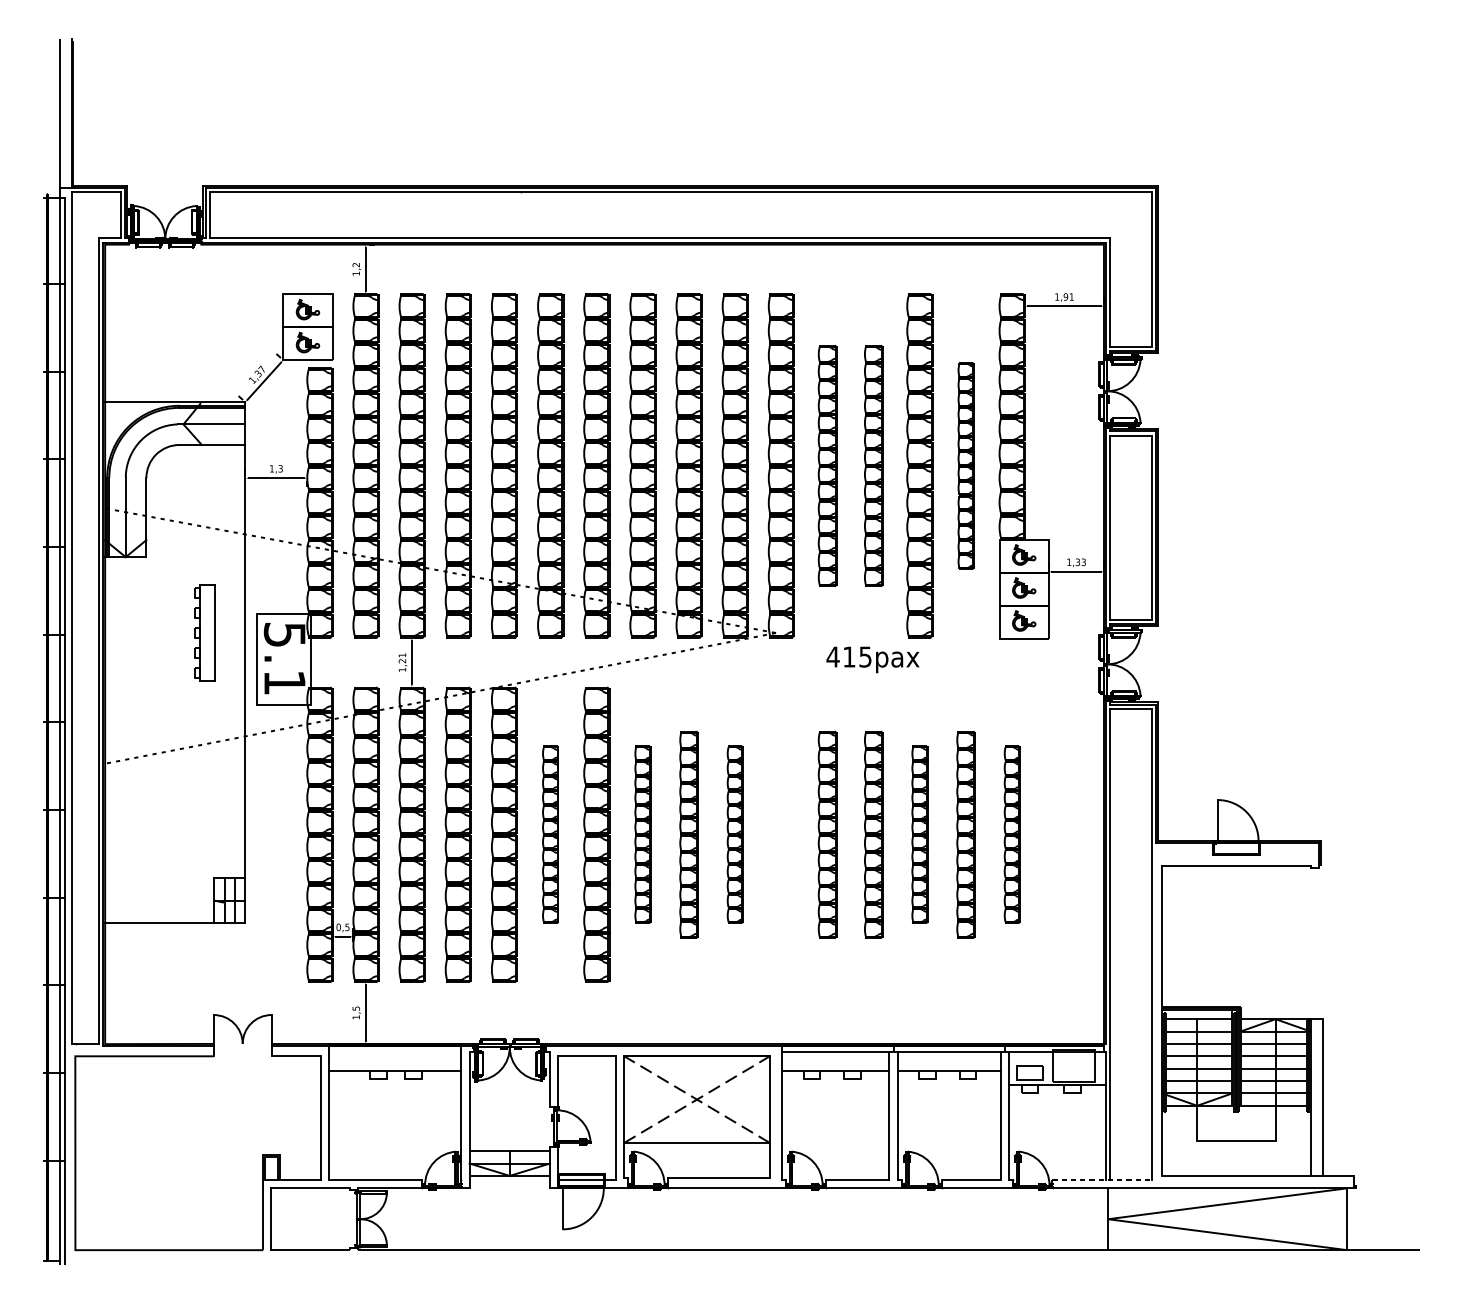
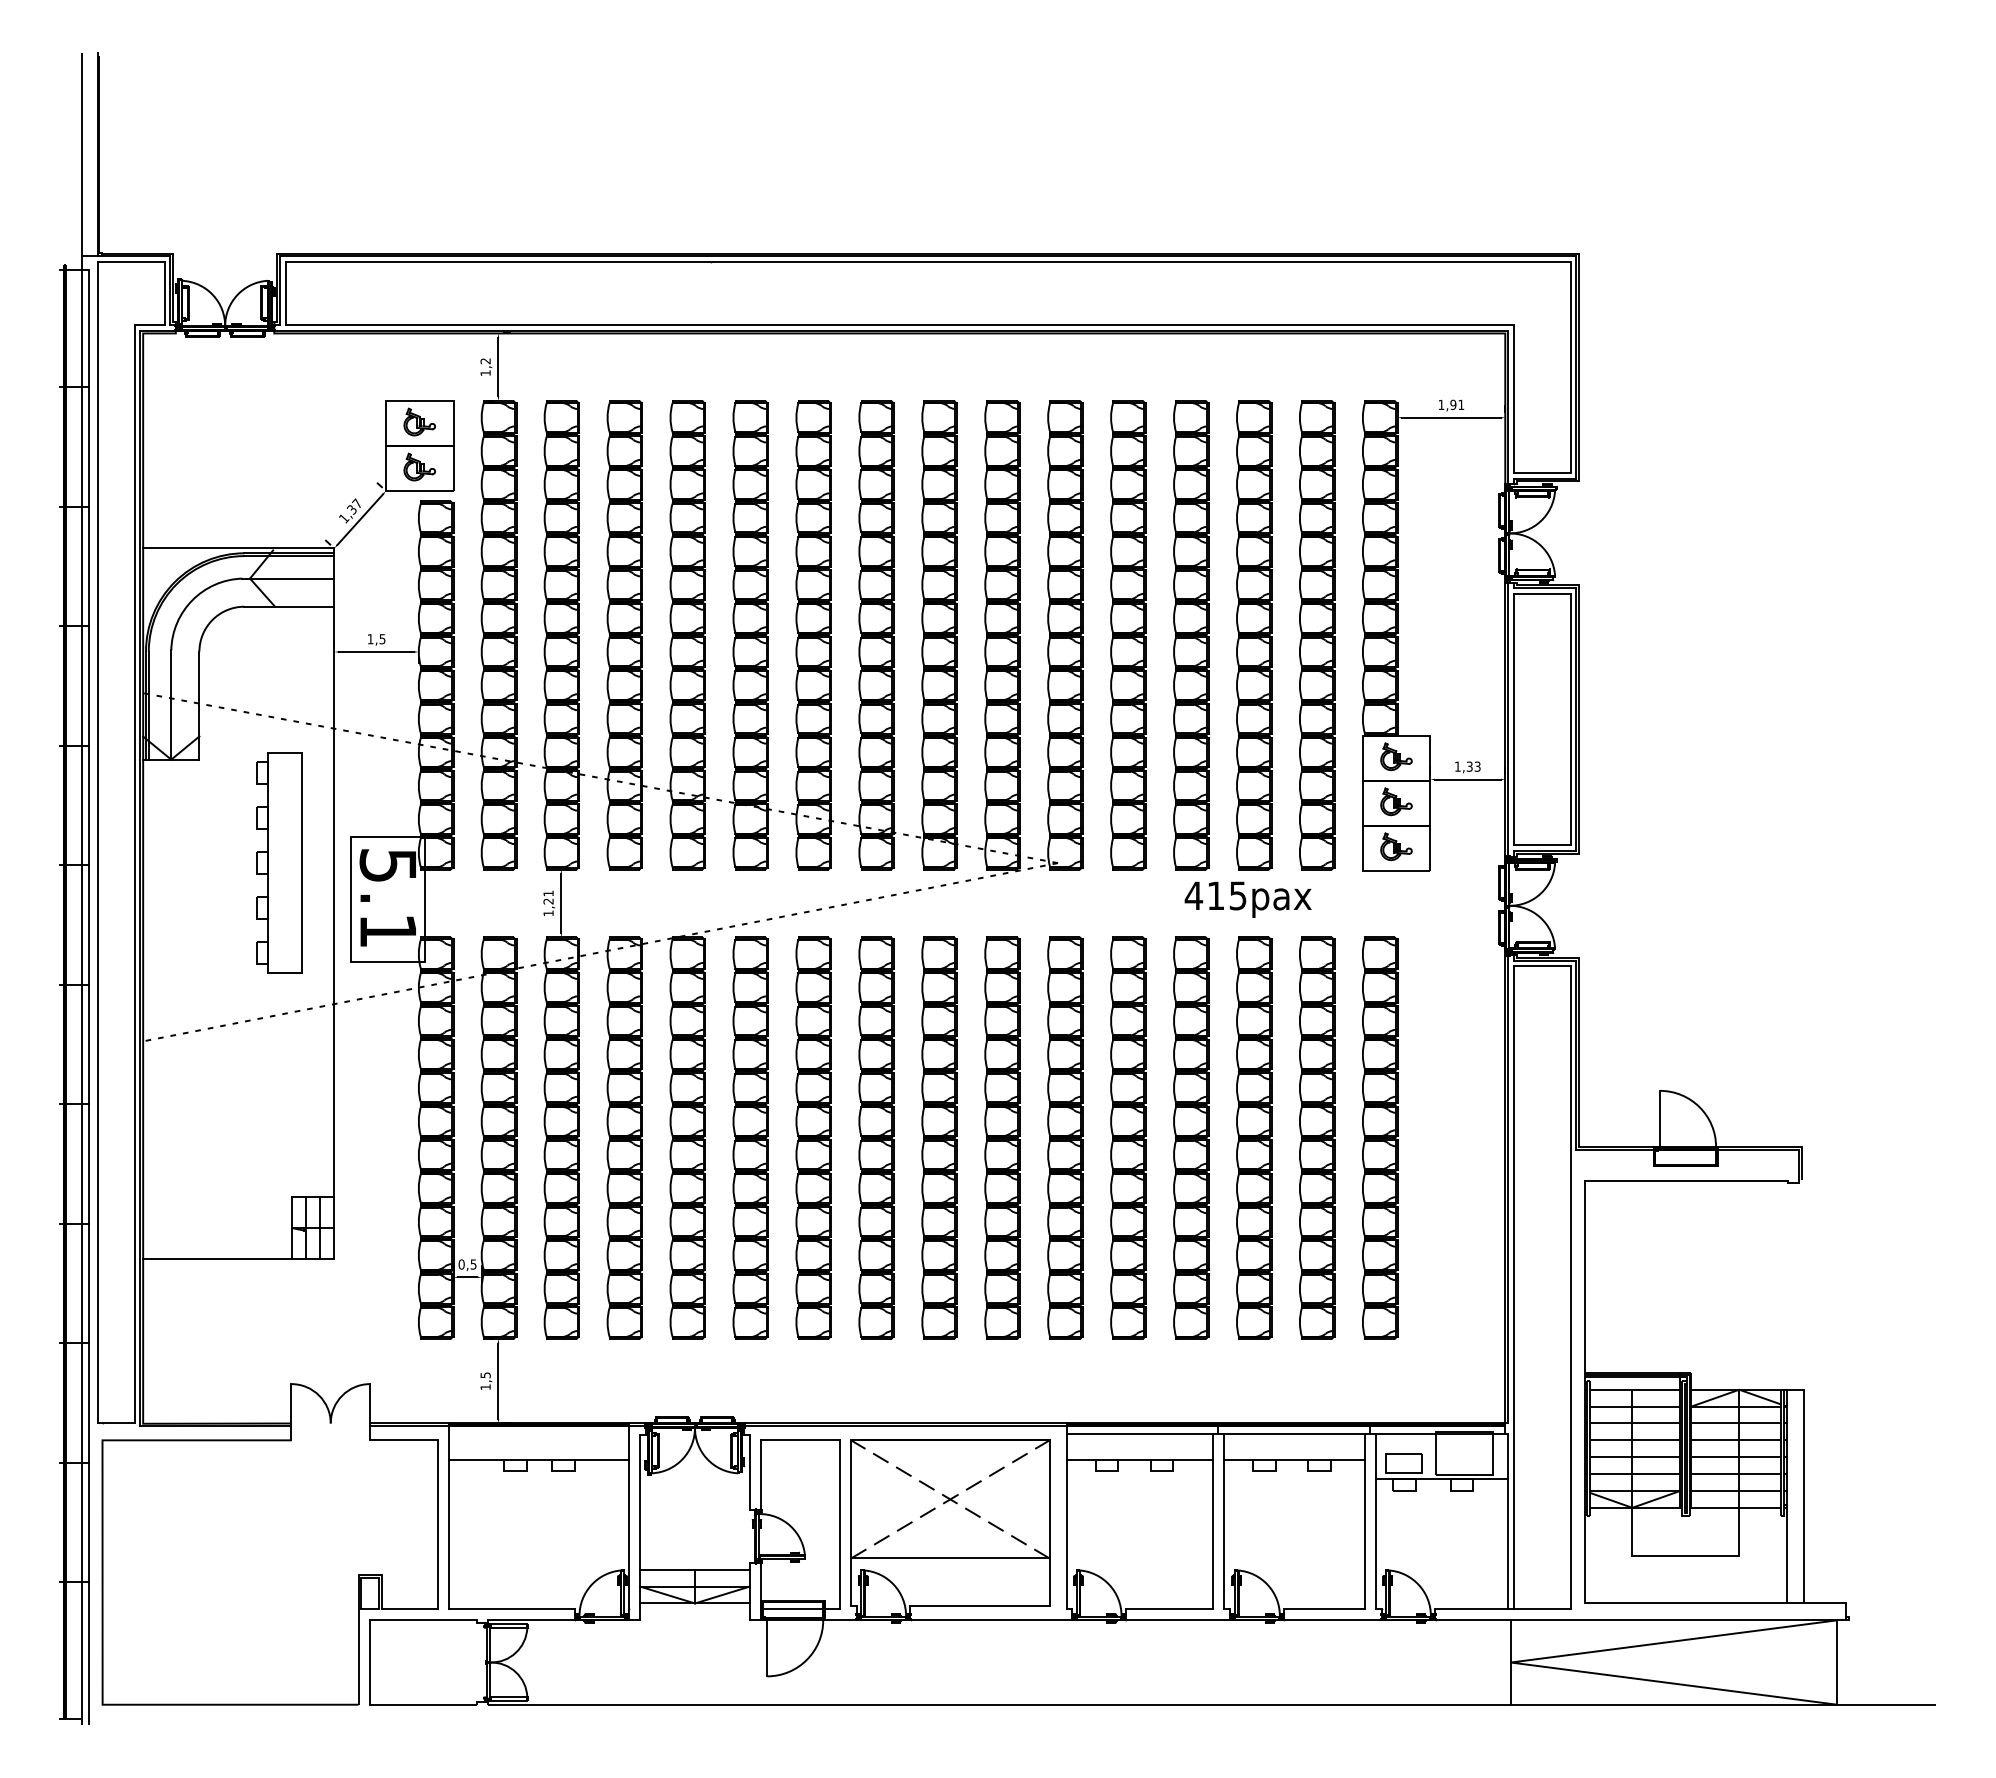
part: (827, 466) -> (1128, 635), size x1.43
part: (873, 466) -> (1191, 635), size x1.43
part: (966, 466) -> (1317, 635), size x1.67
text: (280, 468) -> (382, 638), 1,3 -> 1,5
part: (205, 632) -> (279, 862), size x1.67
text: (872, 659) -> (1247, 899), moved
part: (550, 834) -> (750, 1137), size x1.67
part: (642, 834) -> (876, 1137), size x1.67
part: (689, 834) -> (939, 1137), size x1.43
part: (735, 834) -> (1002, 1137), size x1.67
part: (781, 834) -> (1065, 1137), added
part: (827, 834) -> (1128, 1137), size x1.43
part: (873, 834) -> (1191, 1137), size x1.43
part: (920, 834) -> (1254, 1137), size x1.67
part: (966, 834) -> (1317, 1137), size x1.43
part: (1012, 834) -> (1380, 1137), size x1.67
line: (1101, 1180) -> (1502, 1609), dashed -> solid

